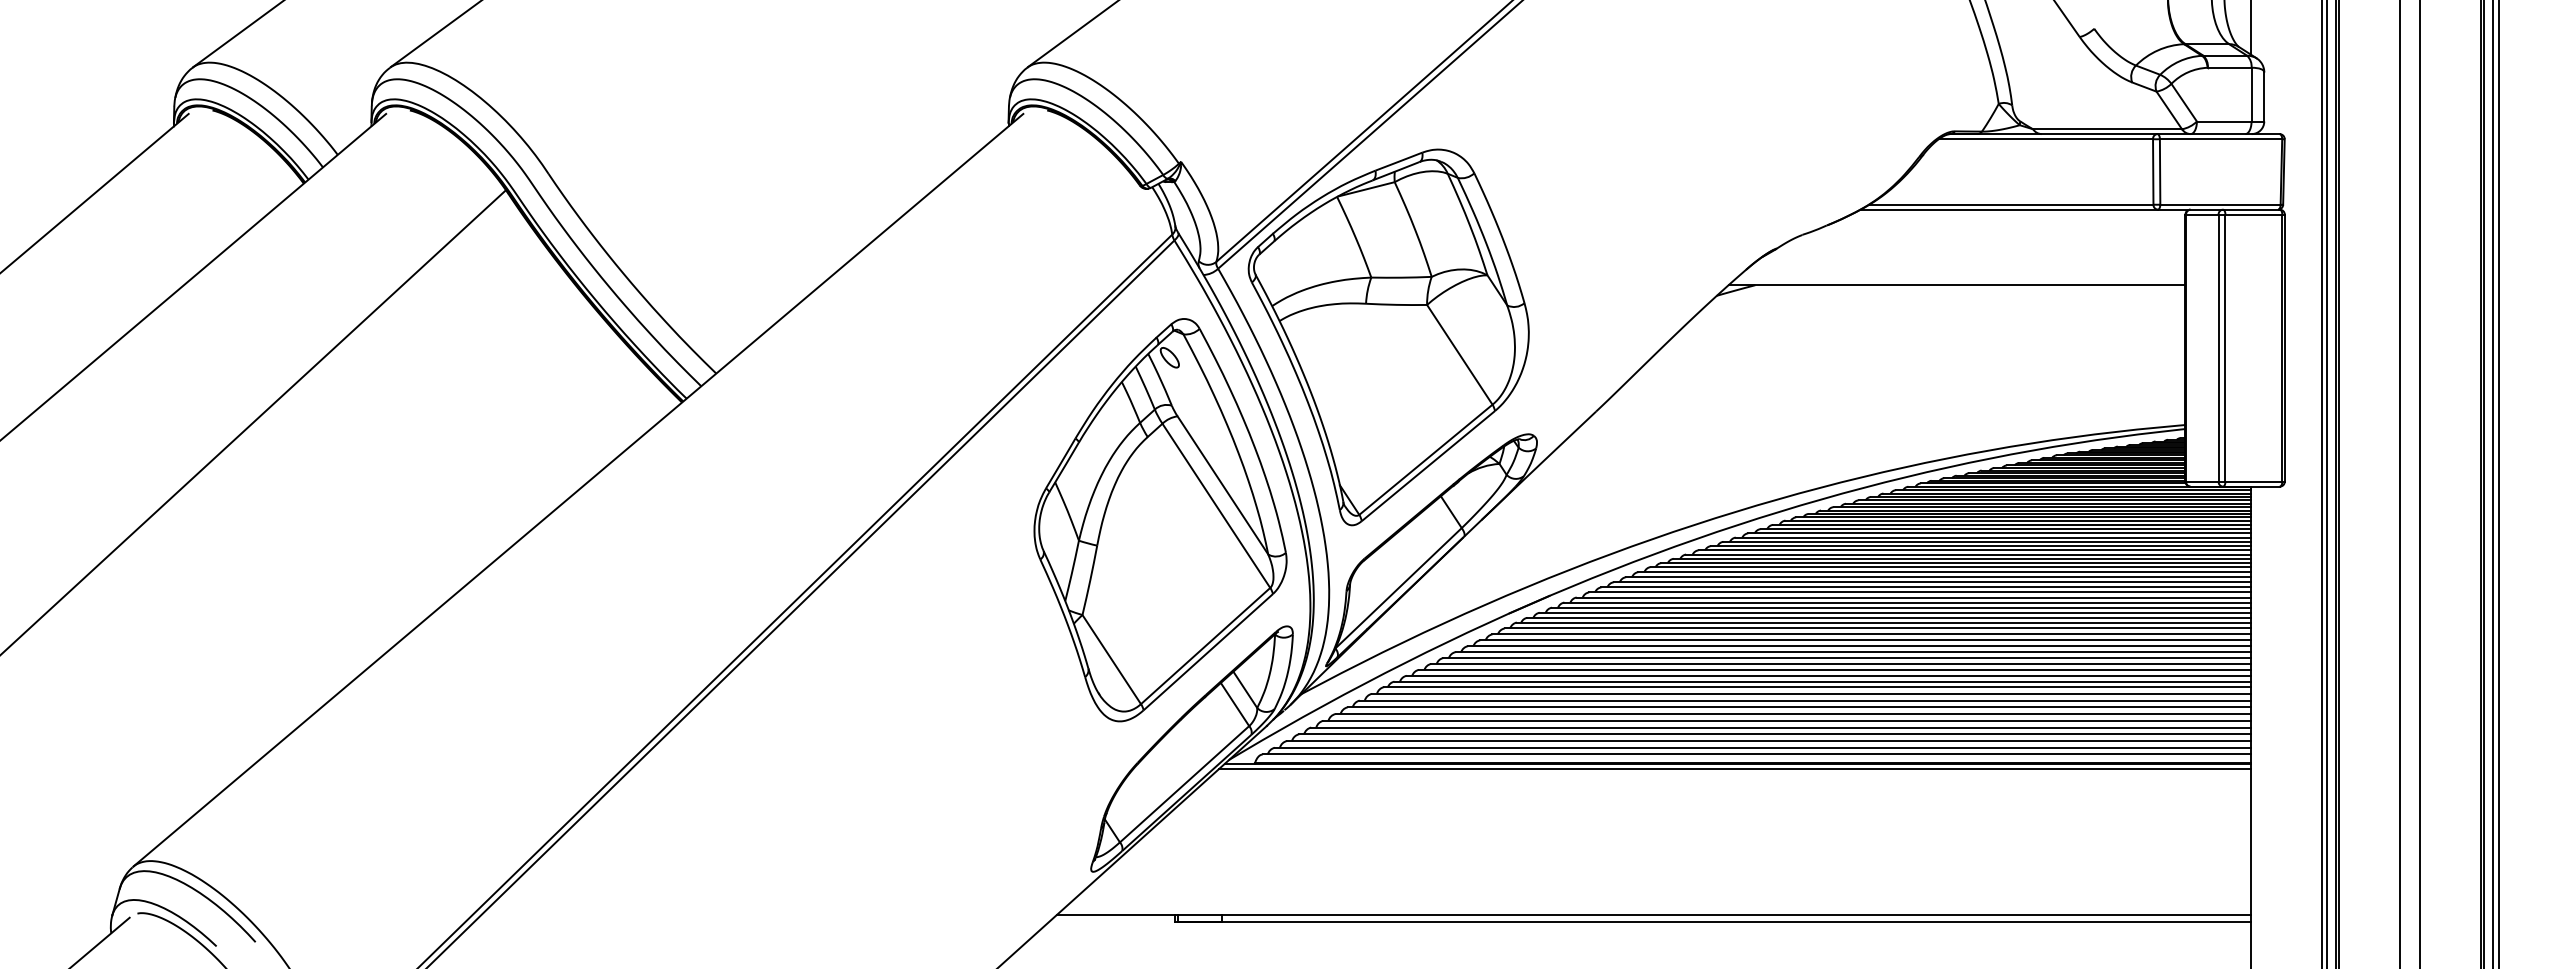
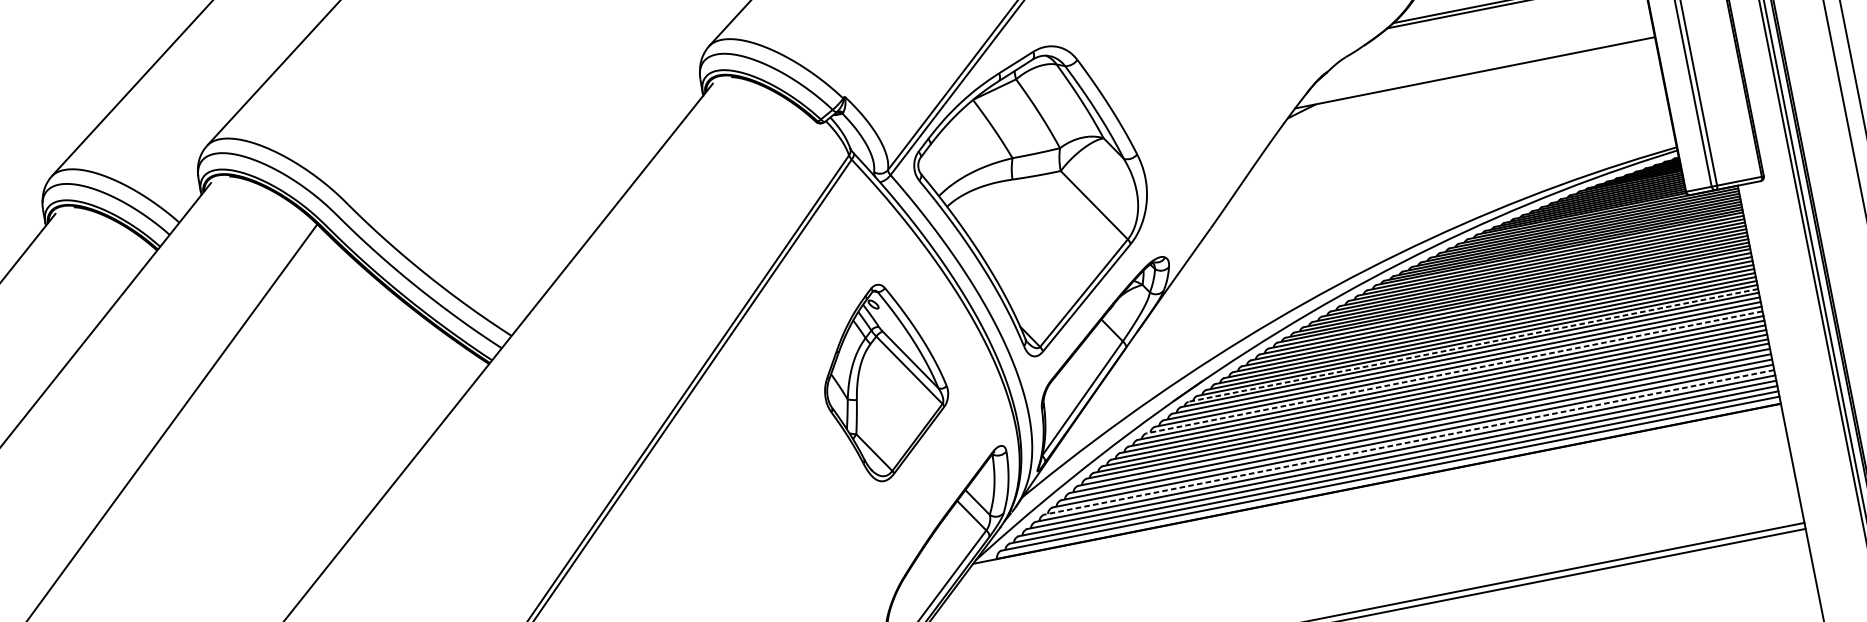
part: (1160, 520) -> (884, 382), size x0.6
line: (1889, 617) -> (1473, 345), solid -> dashed
line: (1858, 646) -> (1453, 372), solid -> dashed
line: (1787, 720) -> (1409, 442), solid -> dashed
line: (1734, 768) -> (1375, 488), removed

